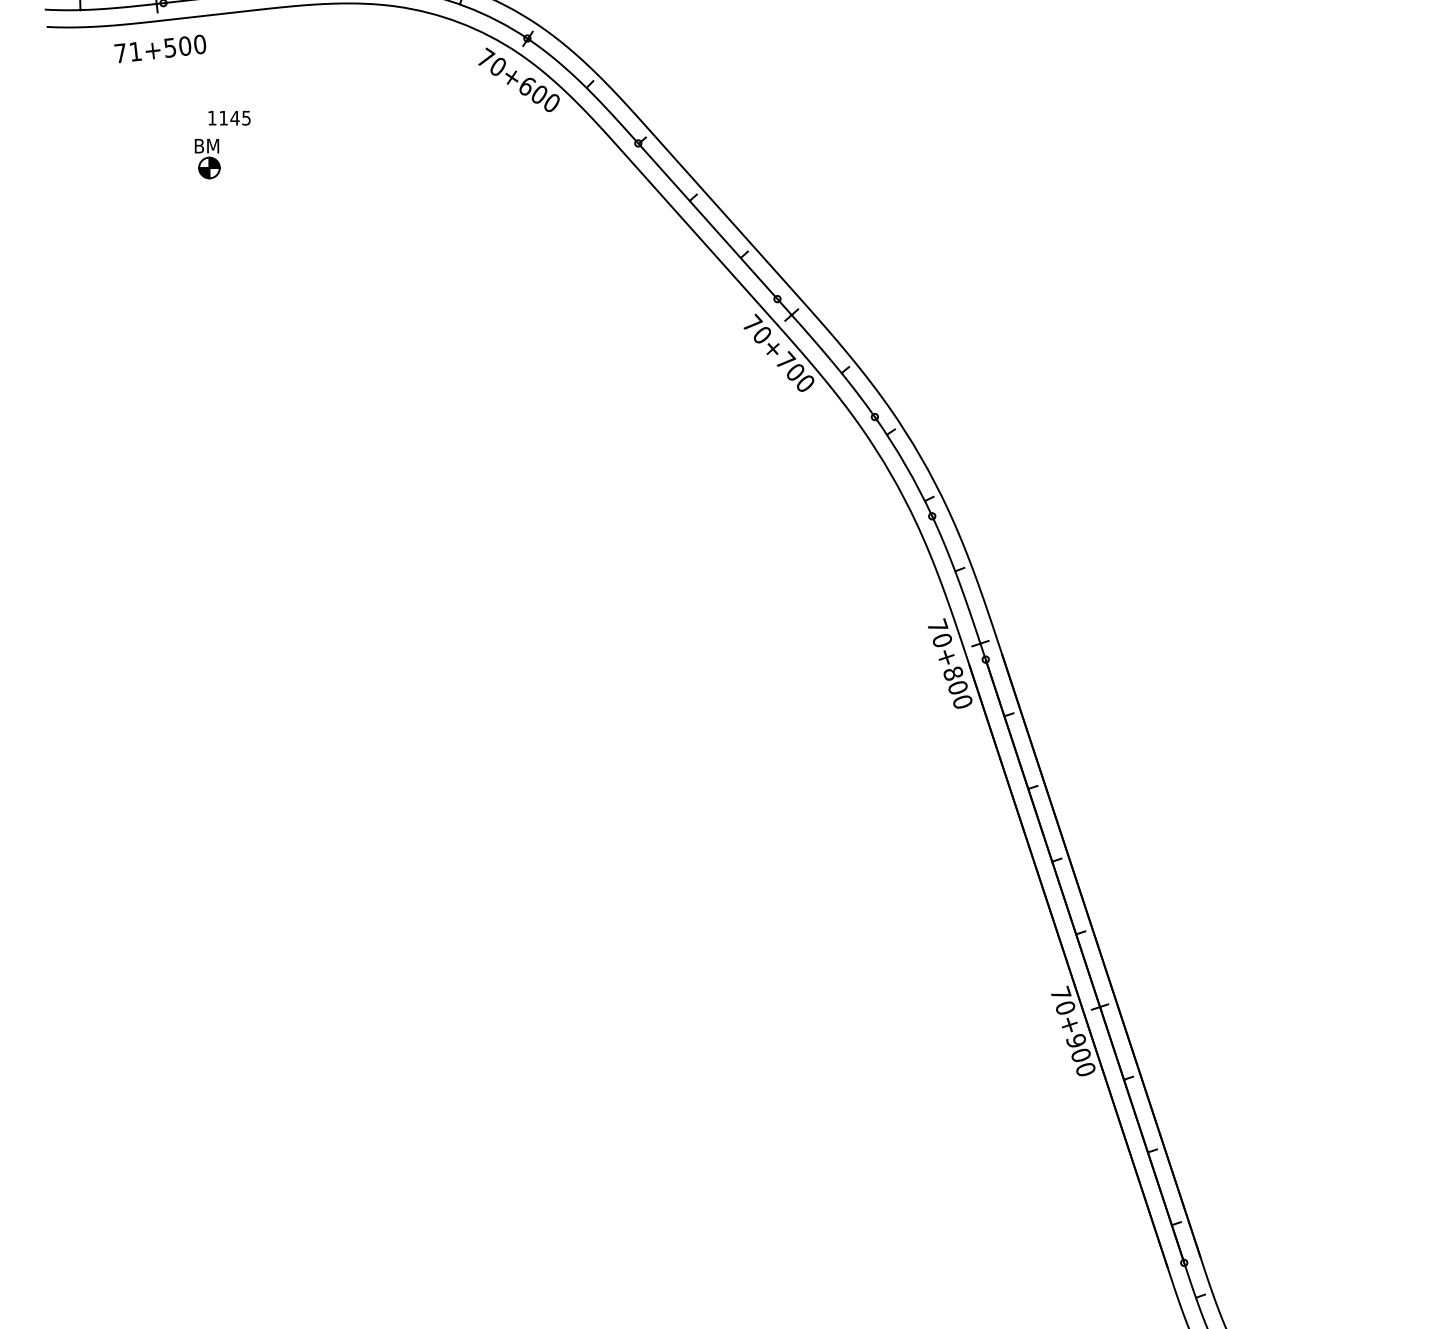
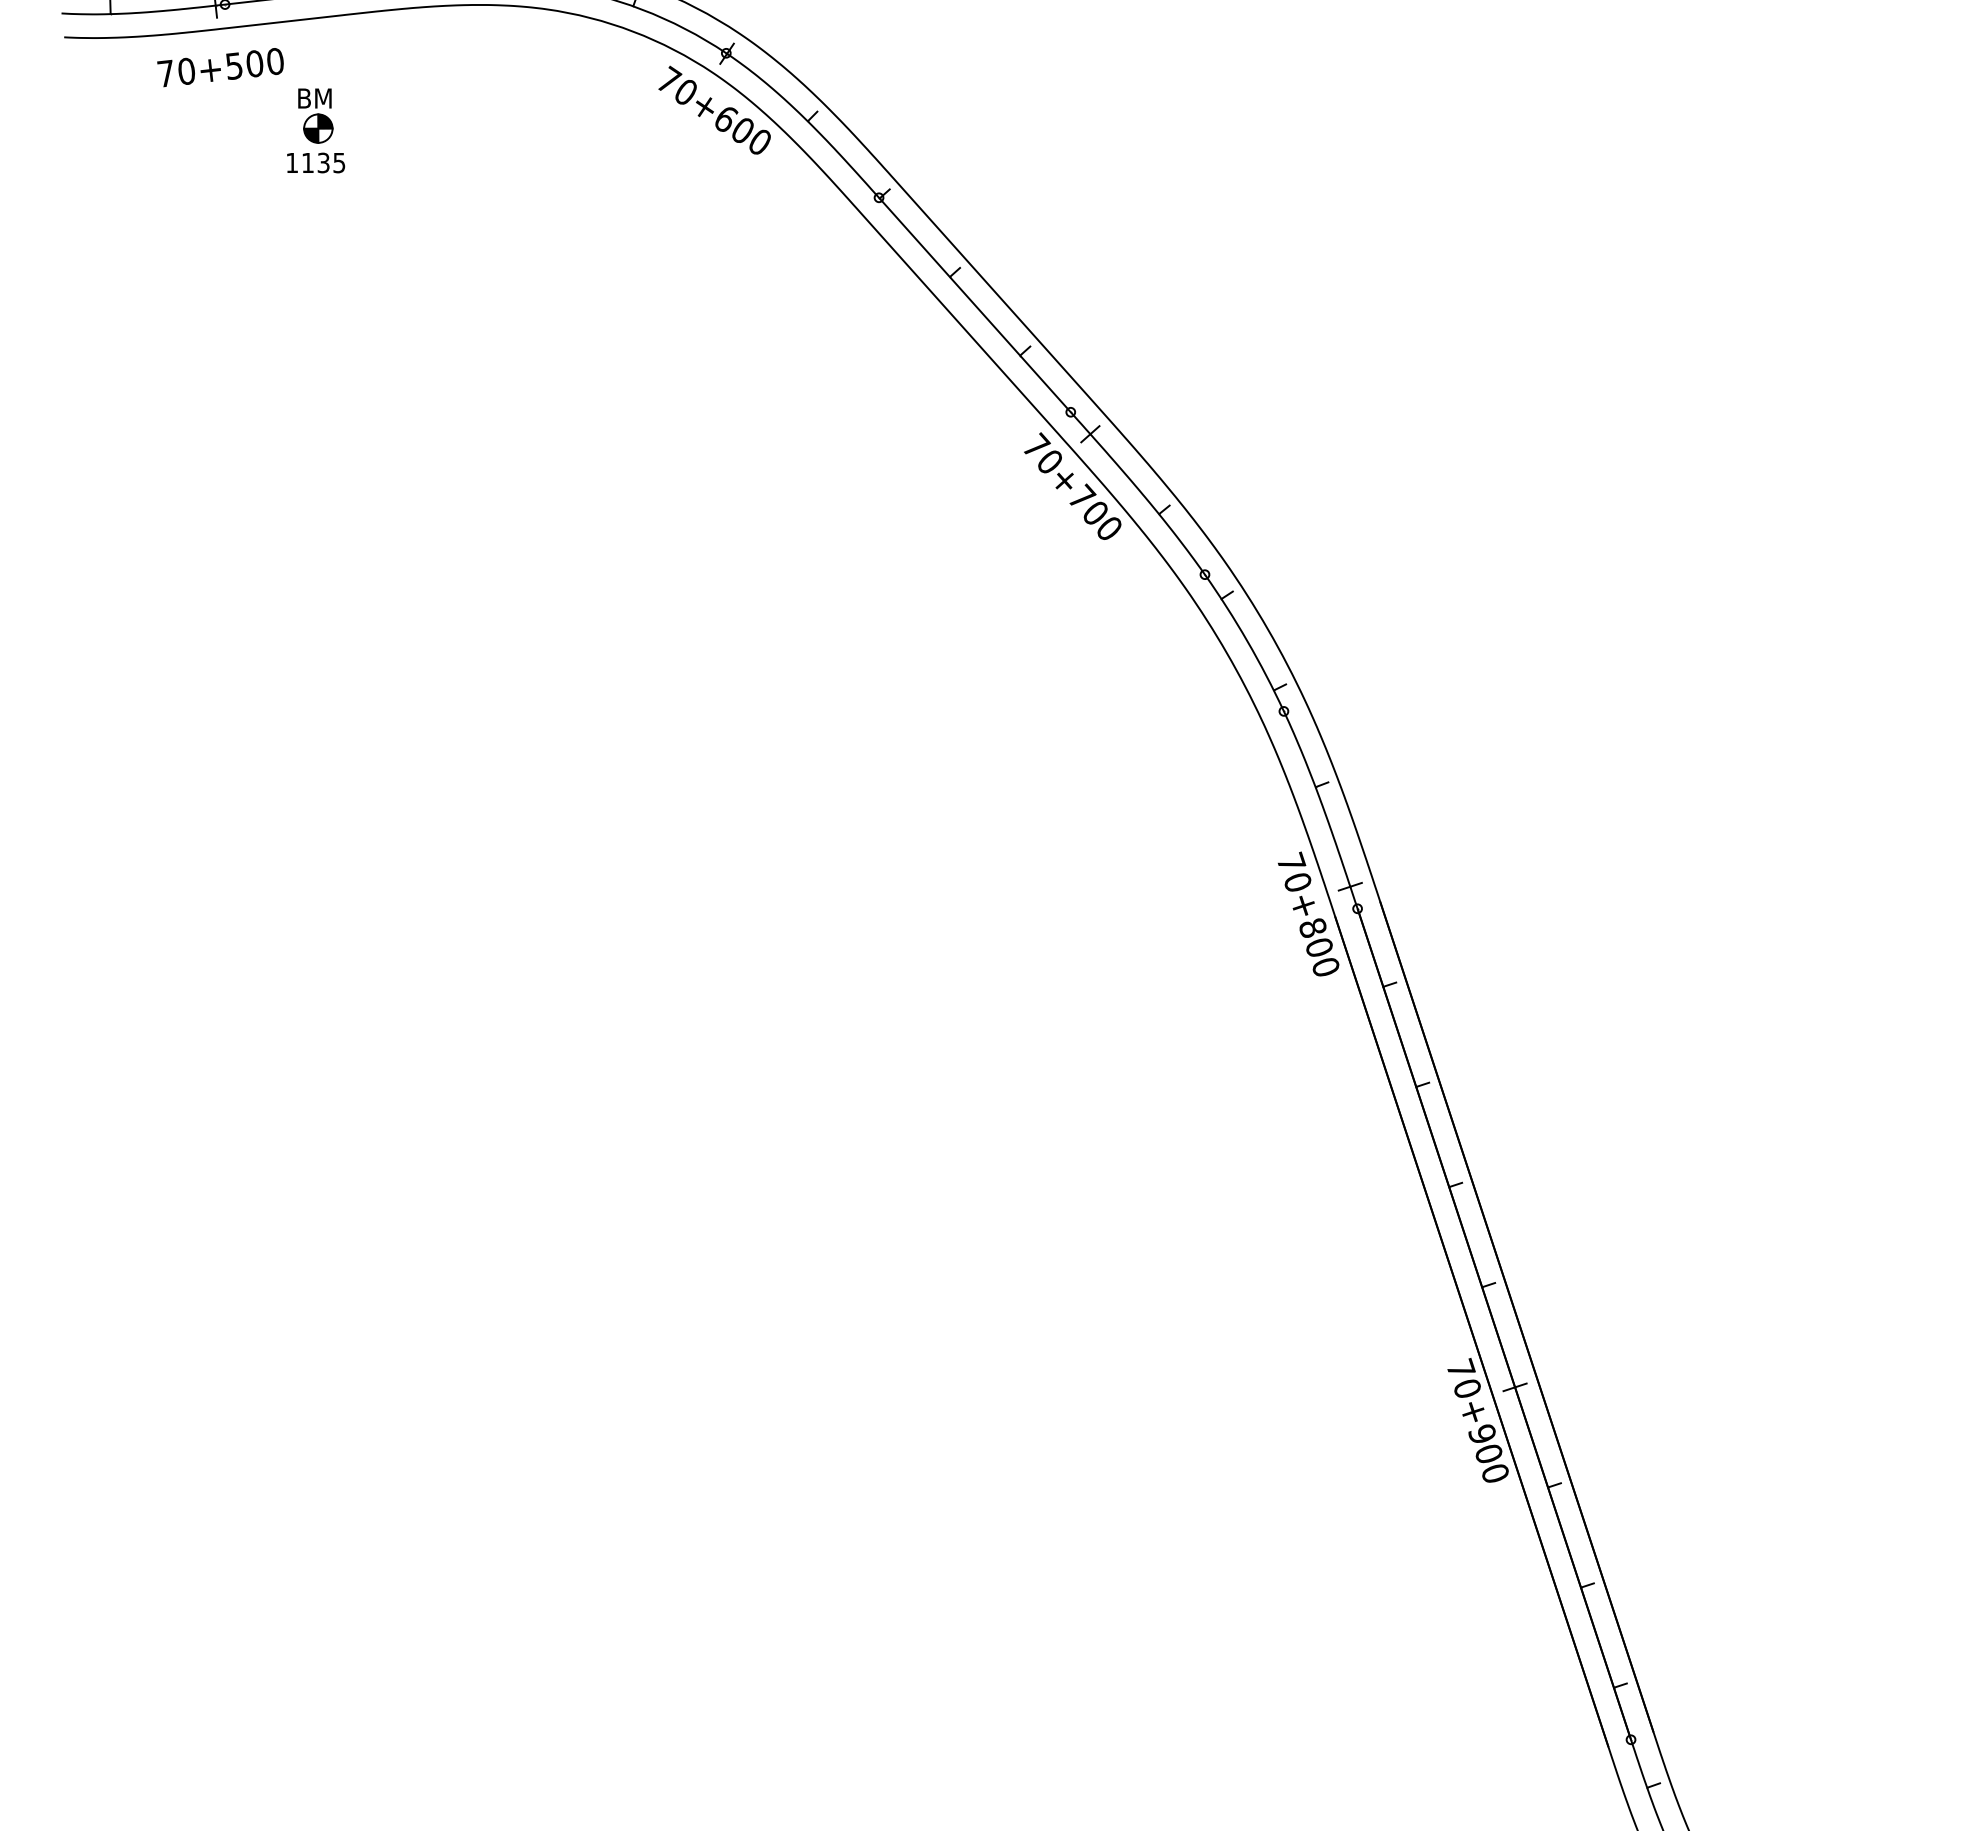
text: (135, 51) -> (186, 71), 71+500 -> 70+500
text: (234, 117) -> (323, 162), 1145 -> 1135
part: (207, 158) -> (315, 115), moved

